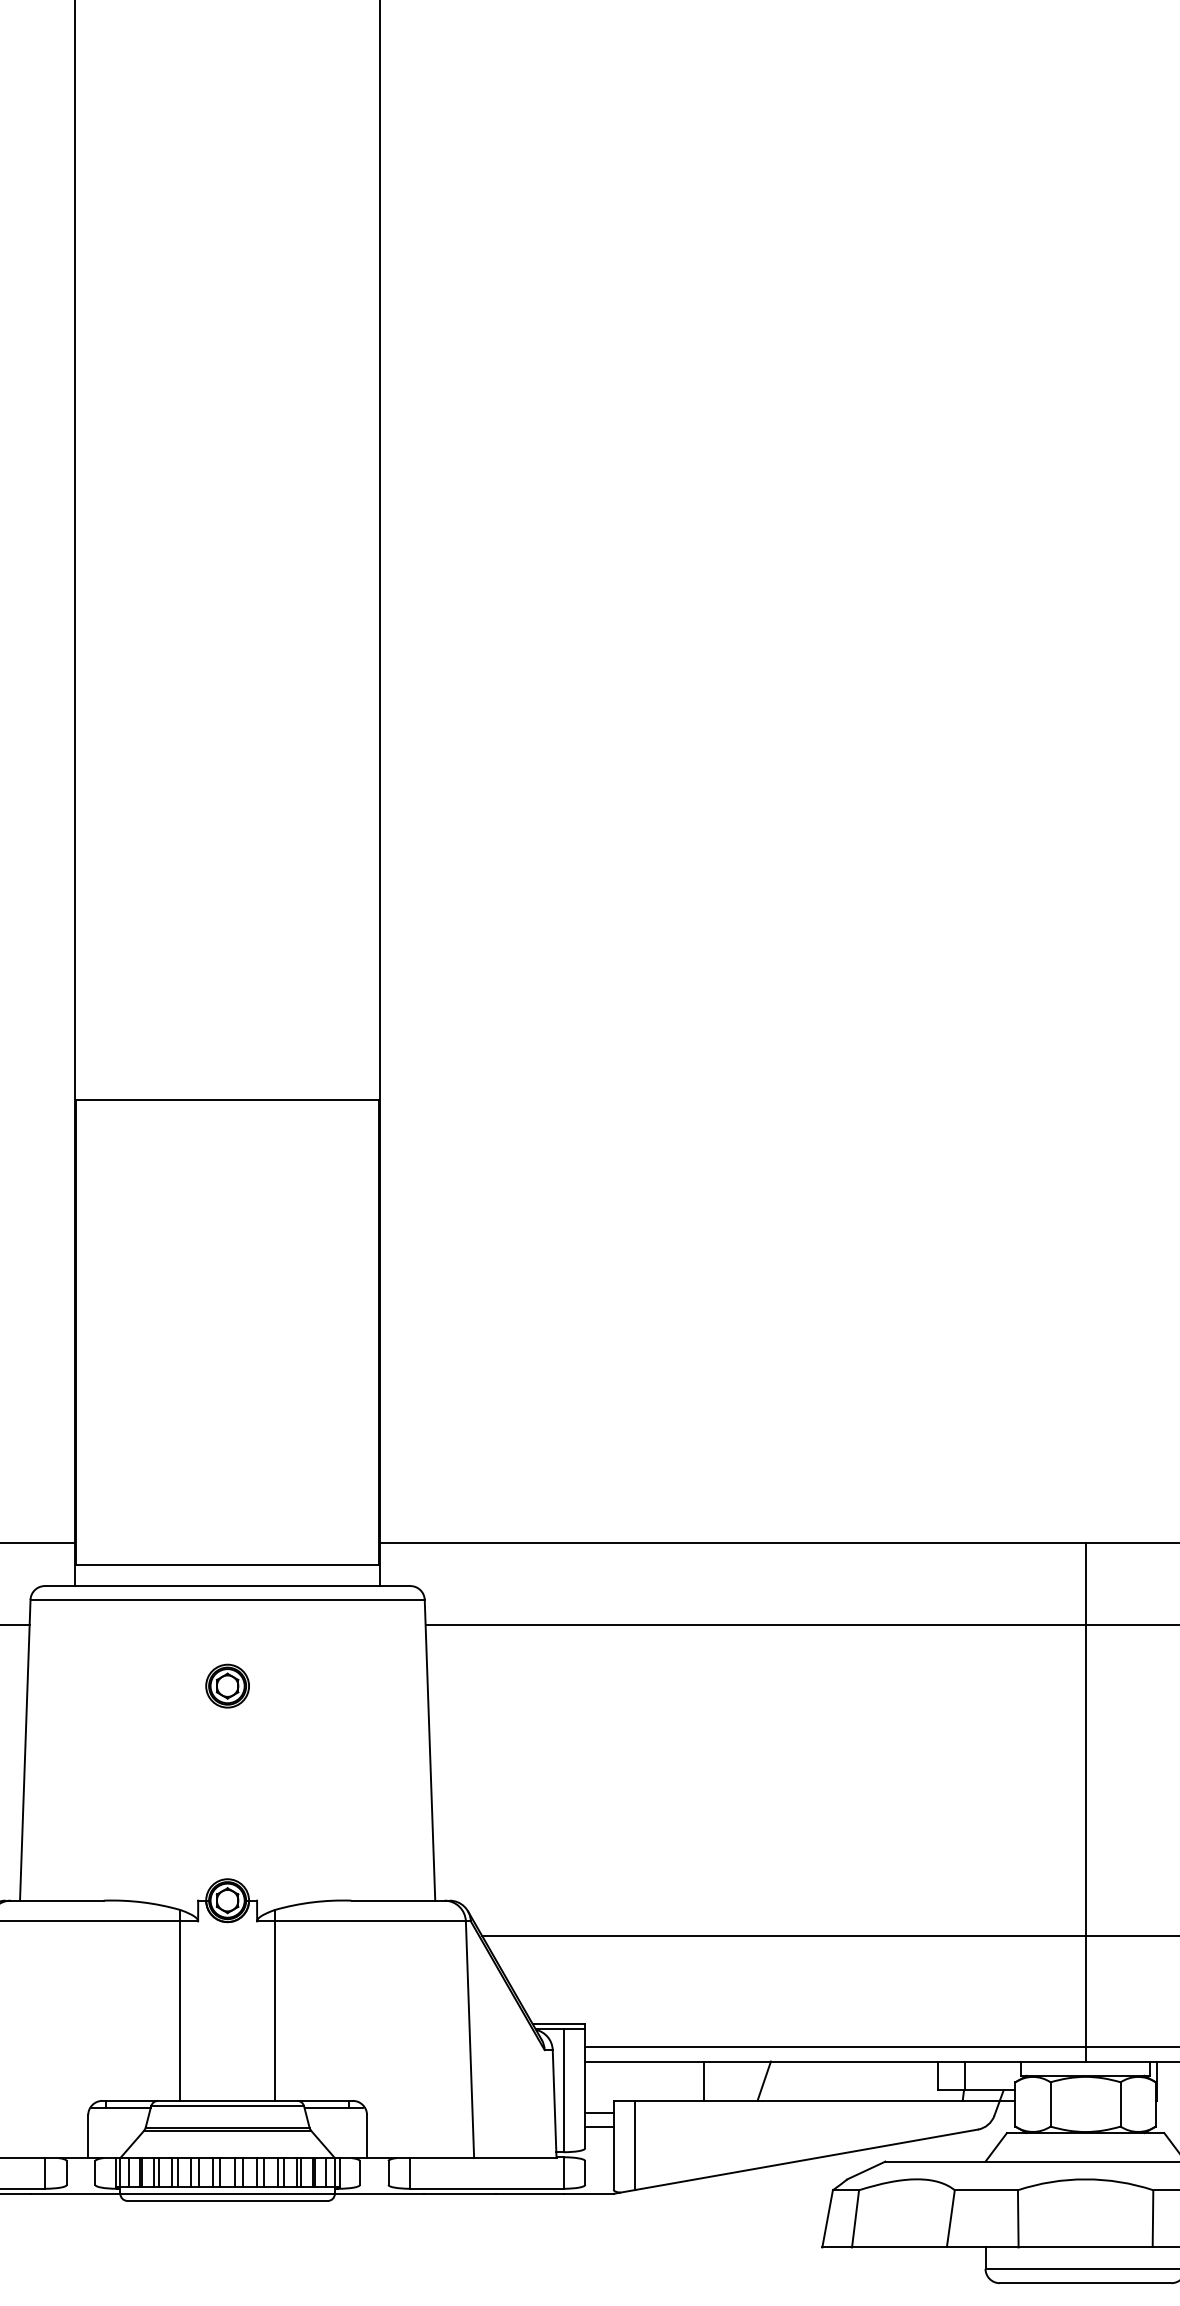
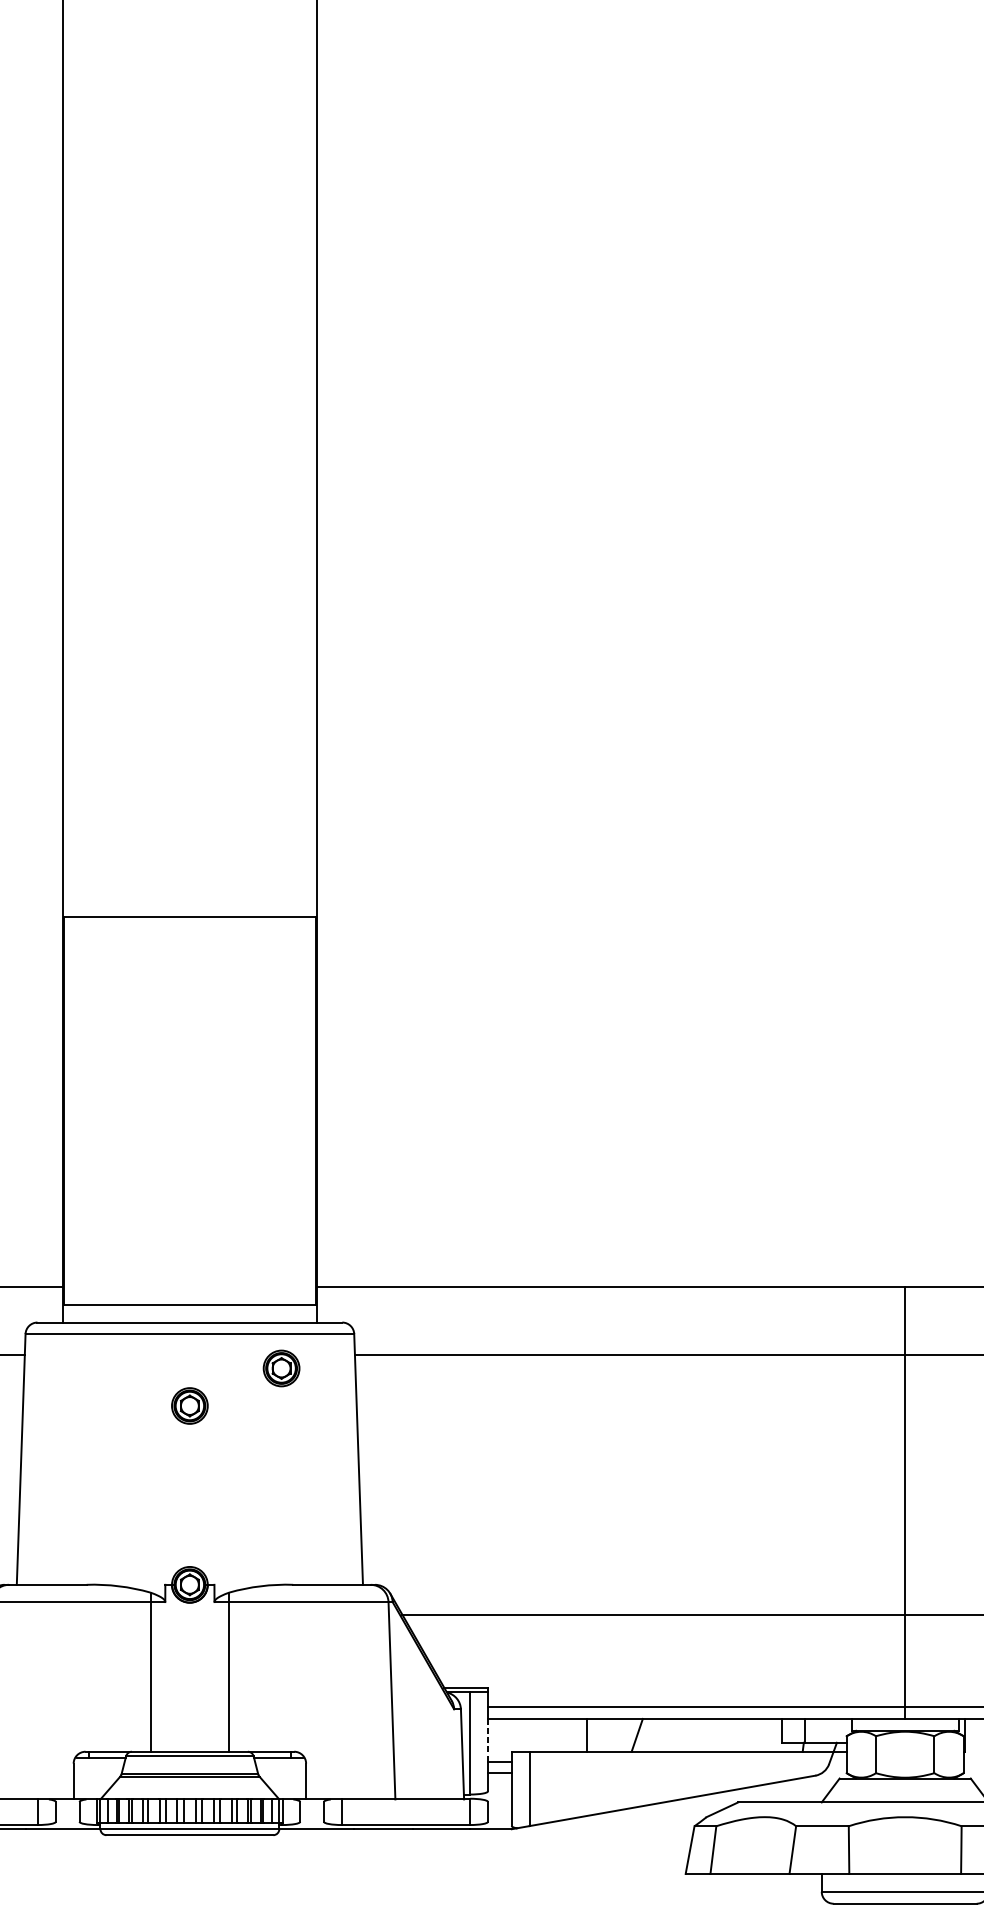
part: (337, 1640) -> (281, 1367), added
line: (585, 2087) -> (488, 1740), solid -> dashed

